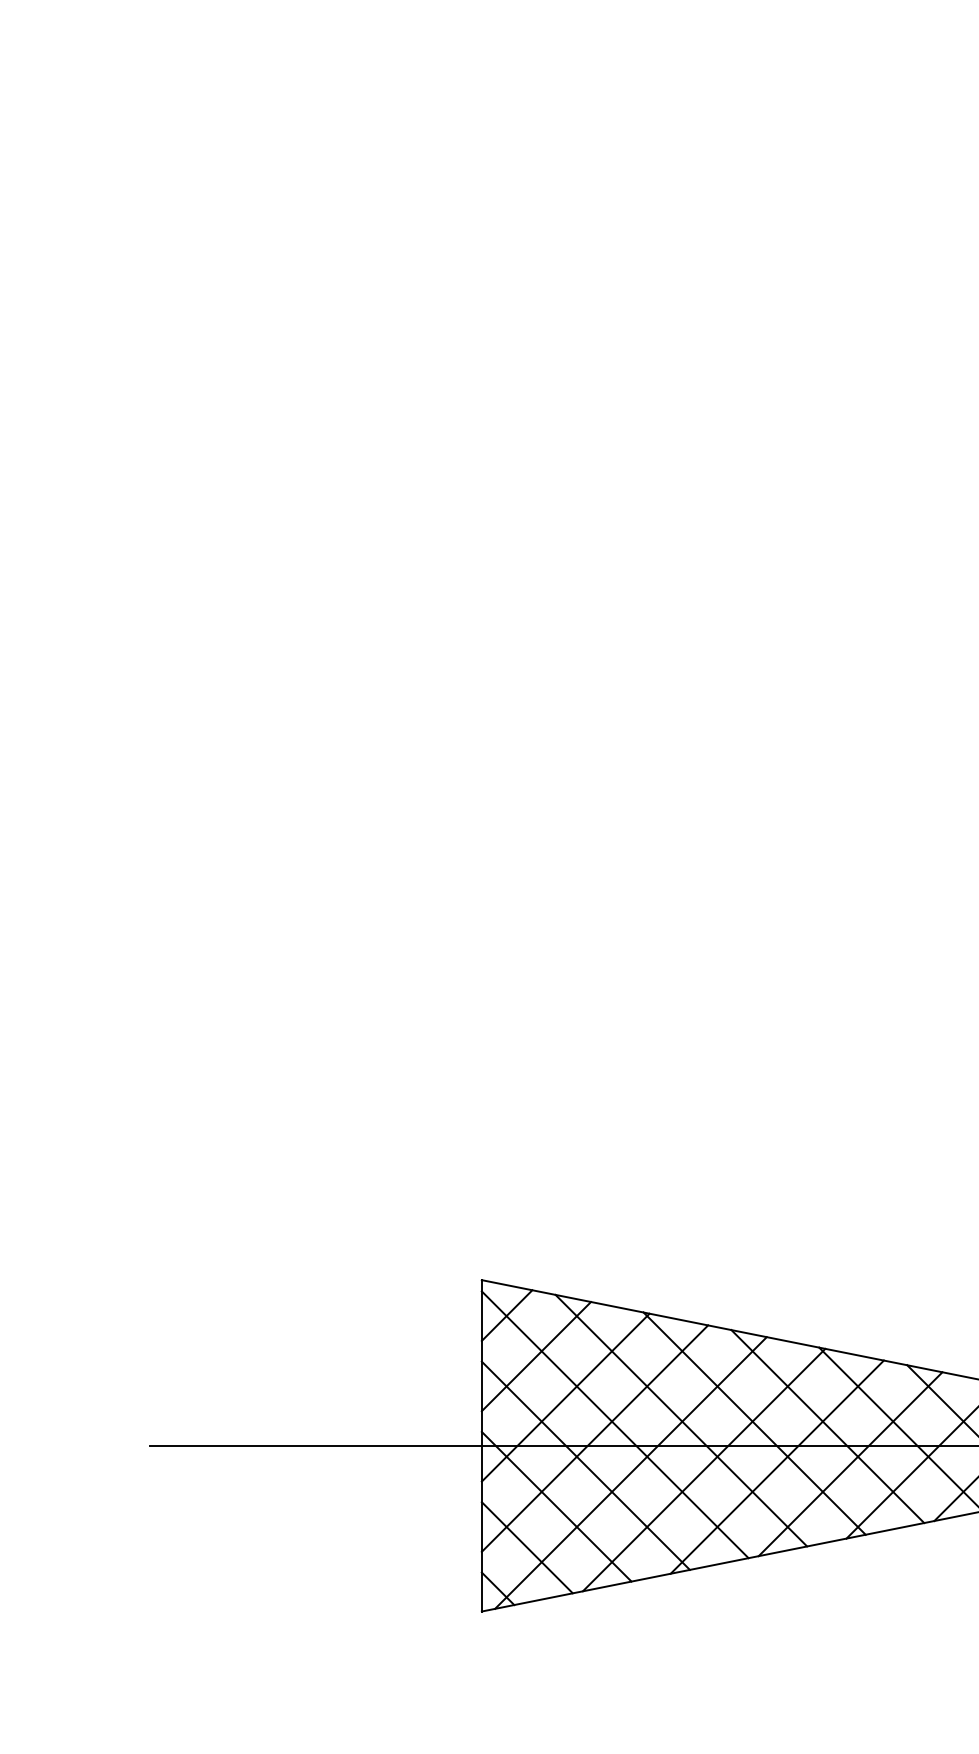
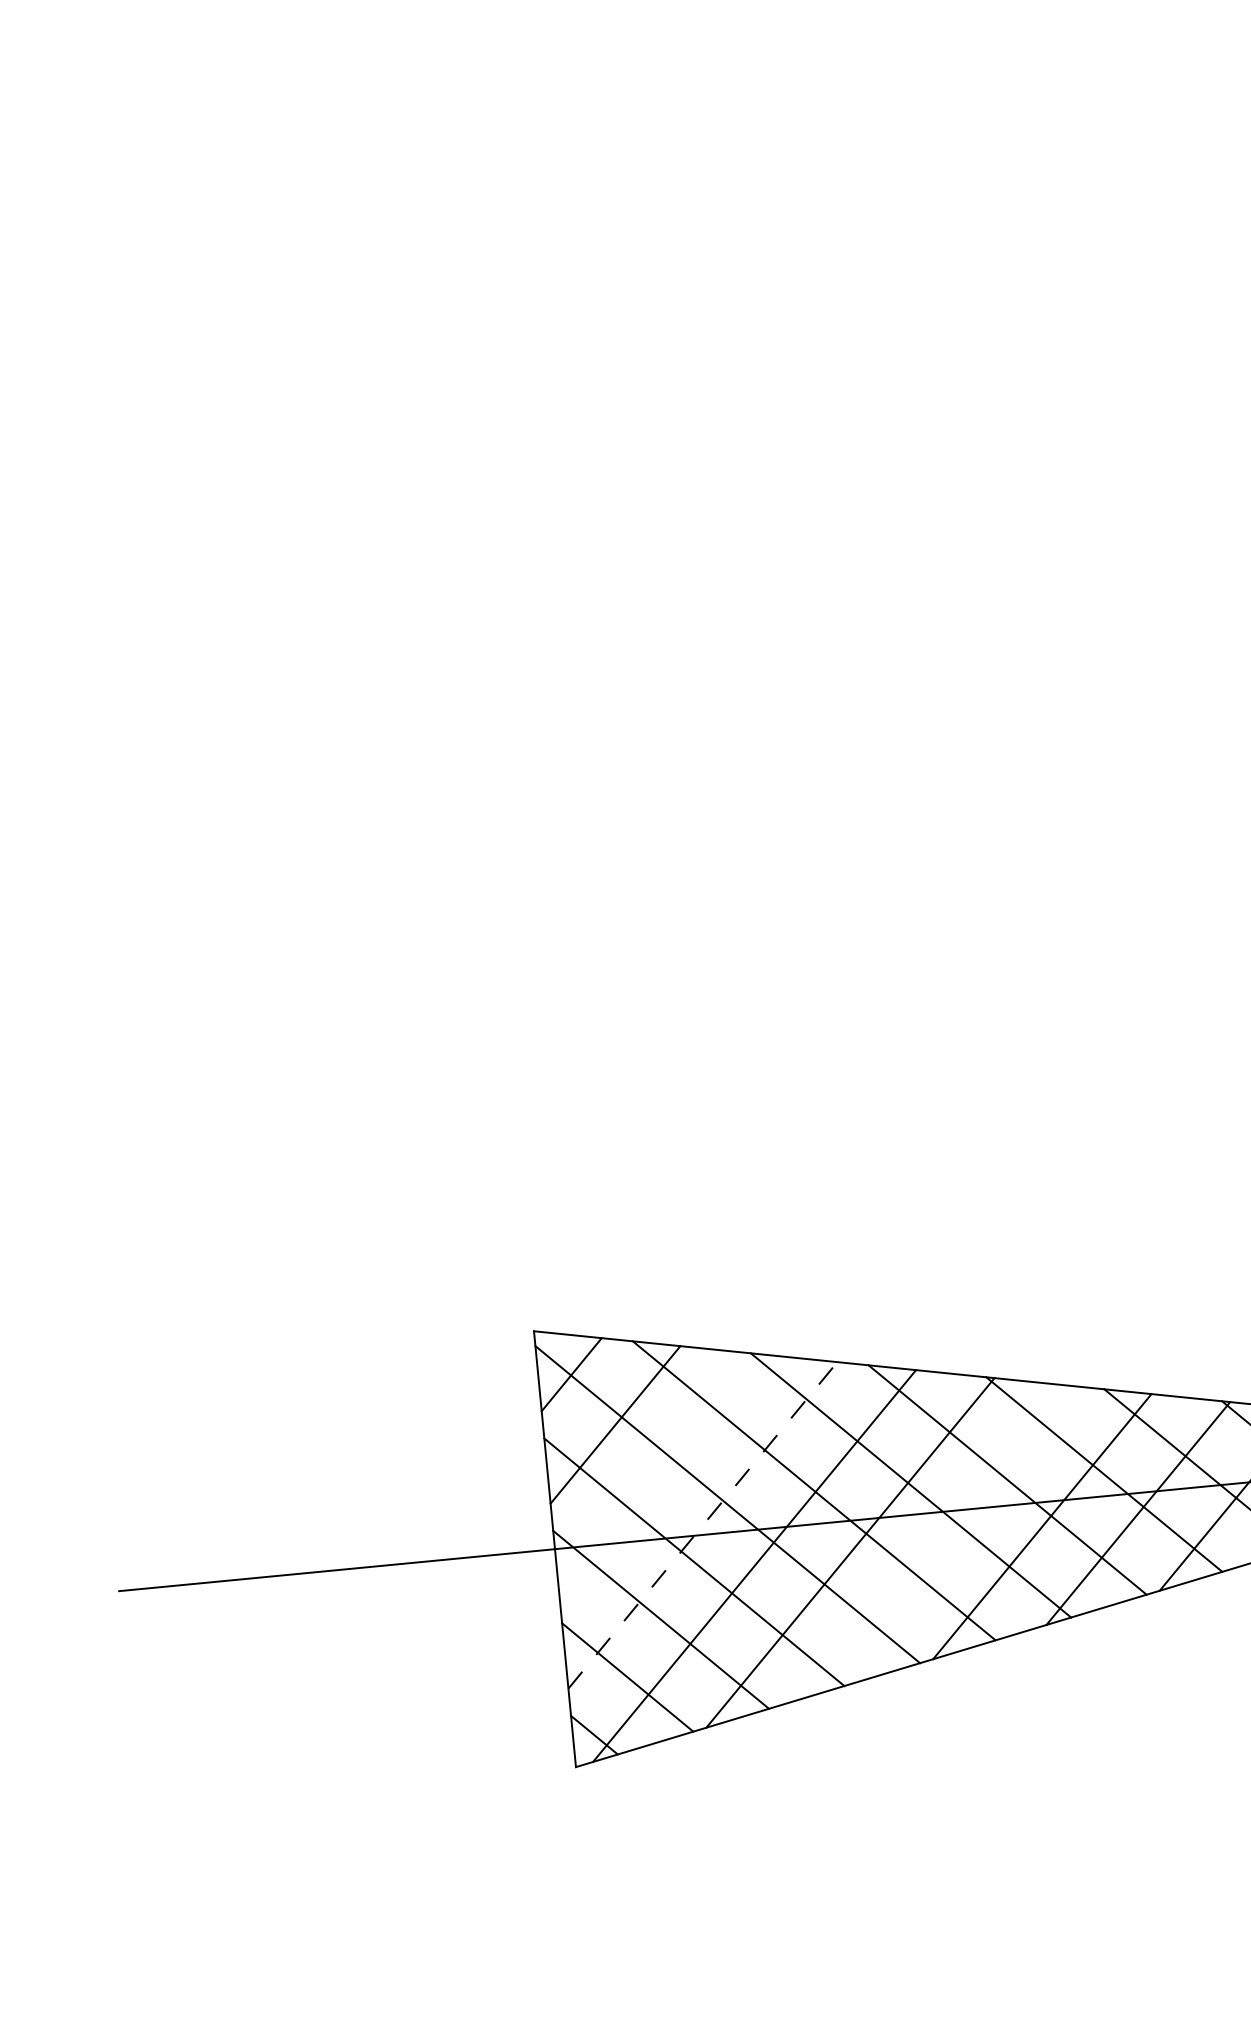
line: (565, 1397) -> (658, 1475), removed
line: (595, 1438) -> (703, 1525), solid -> dashed
line: (776, 1466) -> (945, 1539), removed

